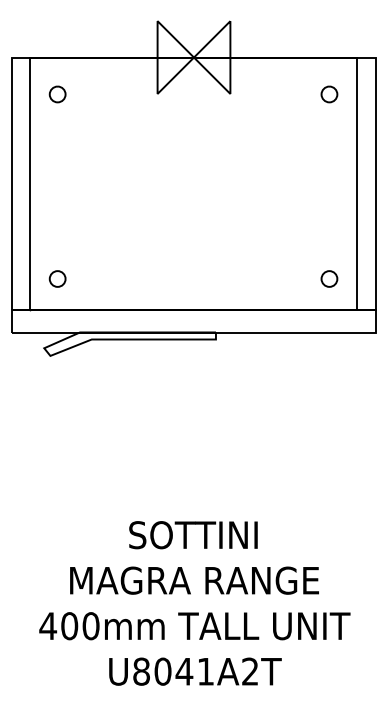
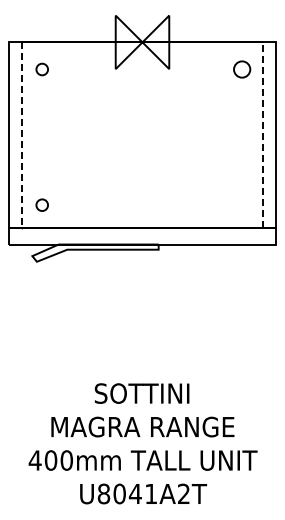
part: (328, 94) -> (241, 69), size x1.4
line: (29, 184) -> (21, 135), solid -> dashed
line: (357, 184) -> (262, 135), solid -> dashed
part: (328, 278) -> (241, 204), removed

